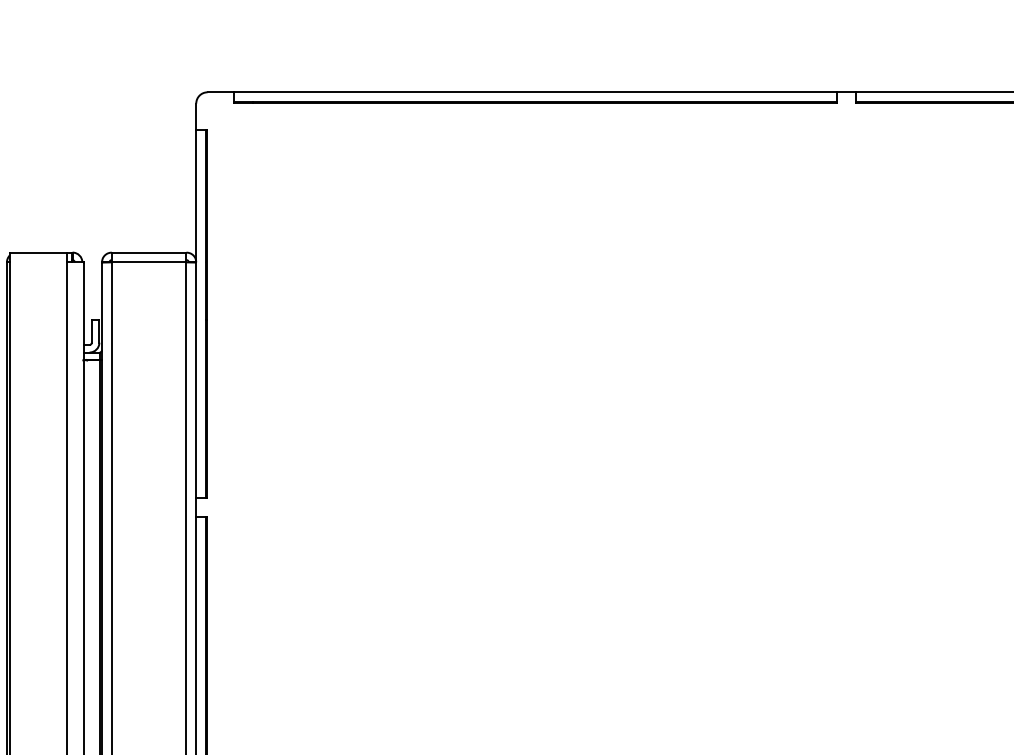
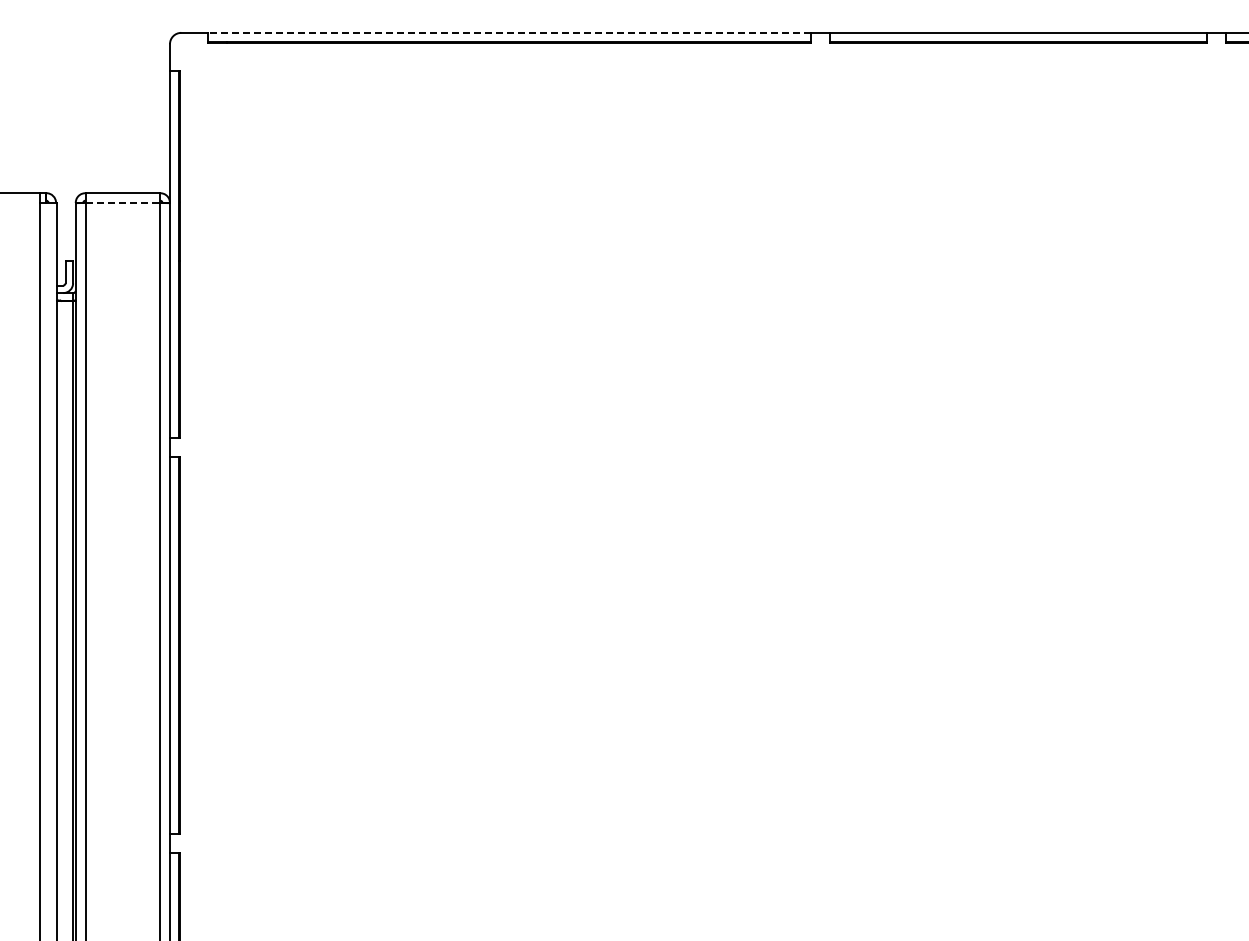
line: (535, 91) -> (509, 32), solid -> dashed
line: (149, 261) -> (123, 202), solid -> dashed

